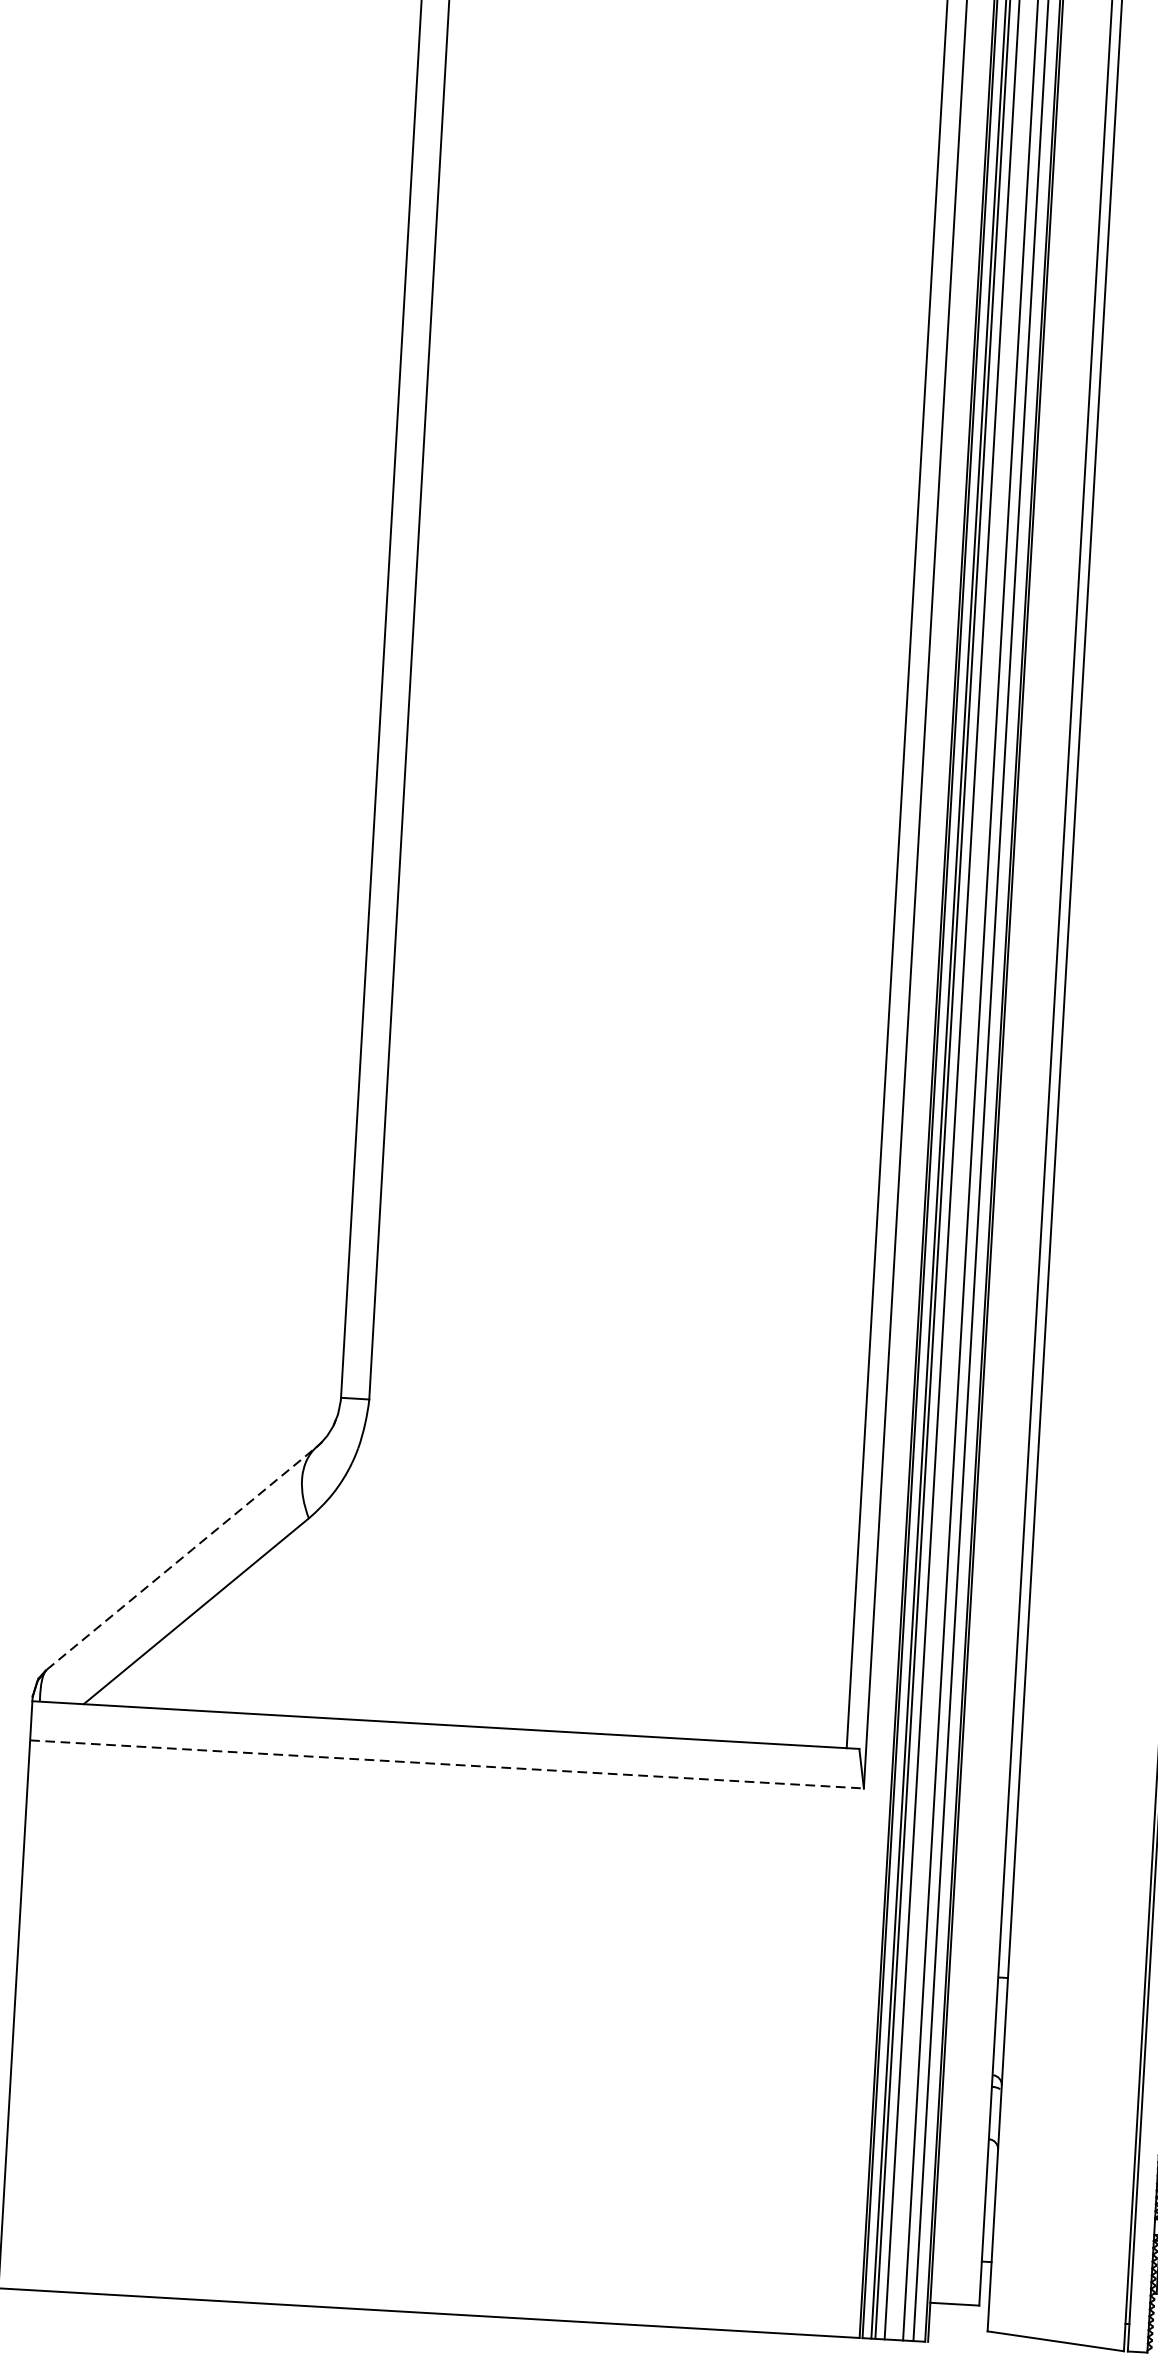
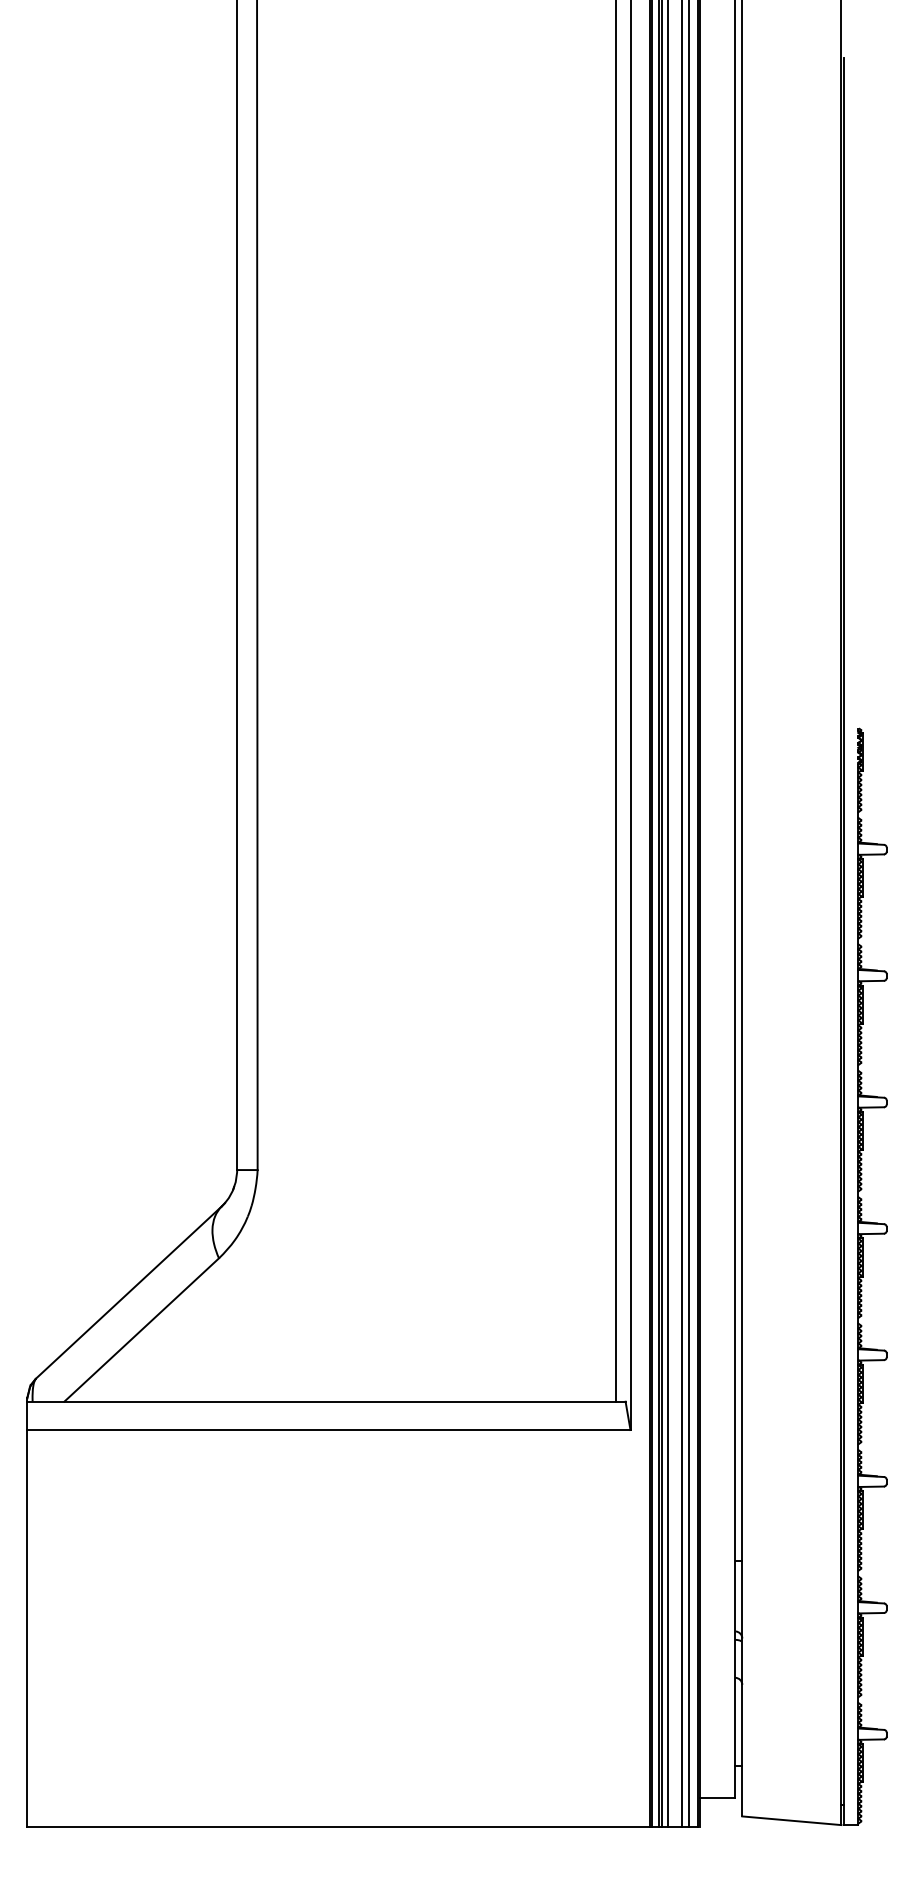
line: (182, 1558) -> (129, 1292), dashed -> solid
line: (446, 1765) -> (328, 1430), dashed -> solid

